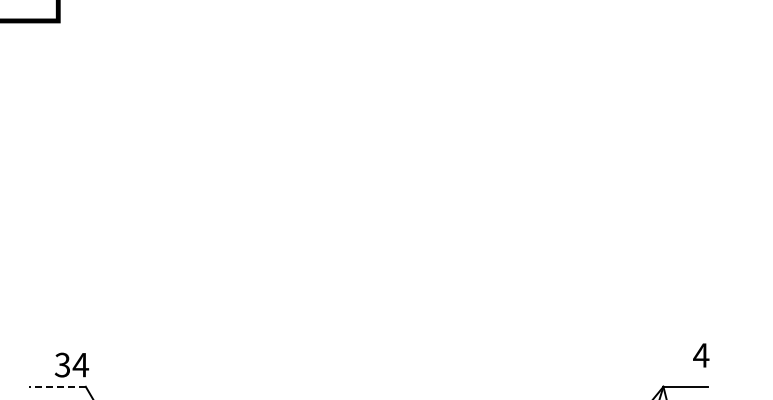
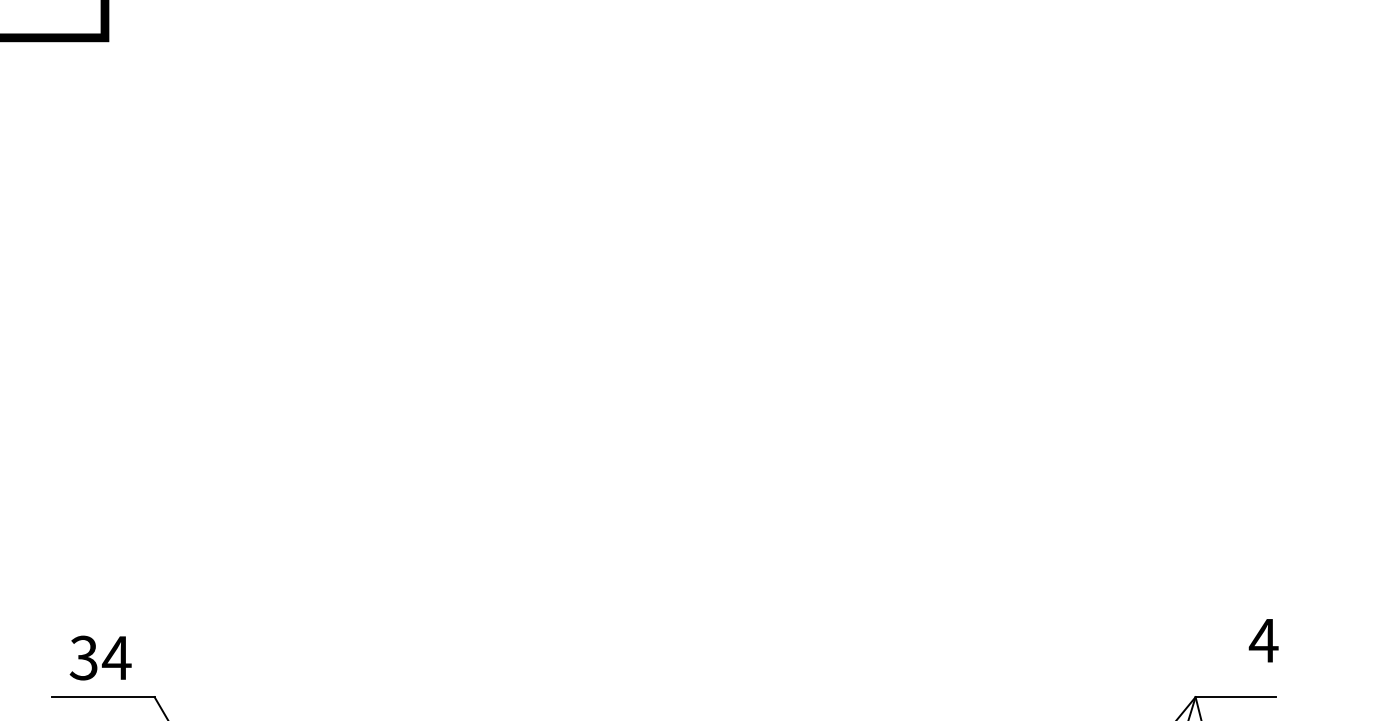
text: (71, 364) -> (99, 656), moved
line: (56, 386) -> (101, 696), dashed -> solid

